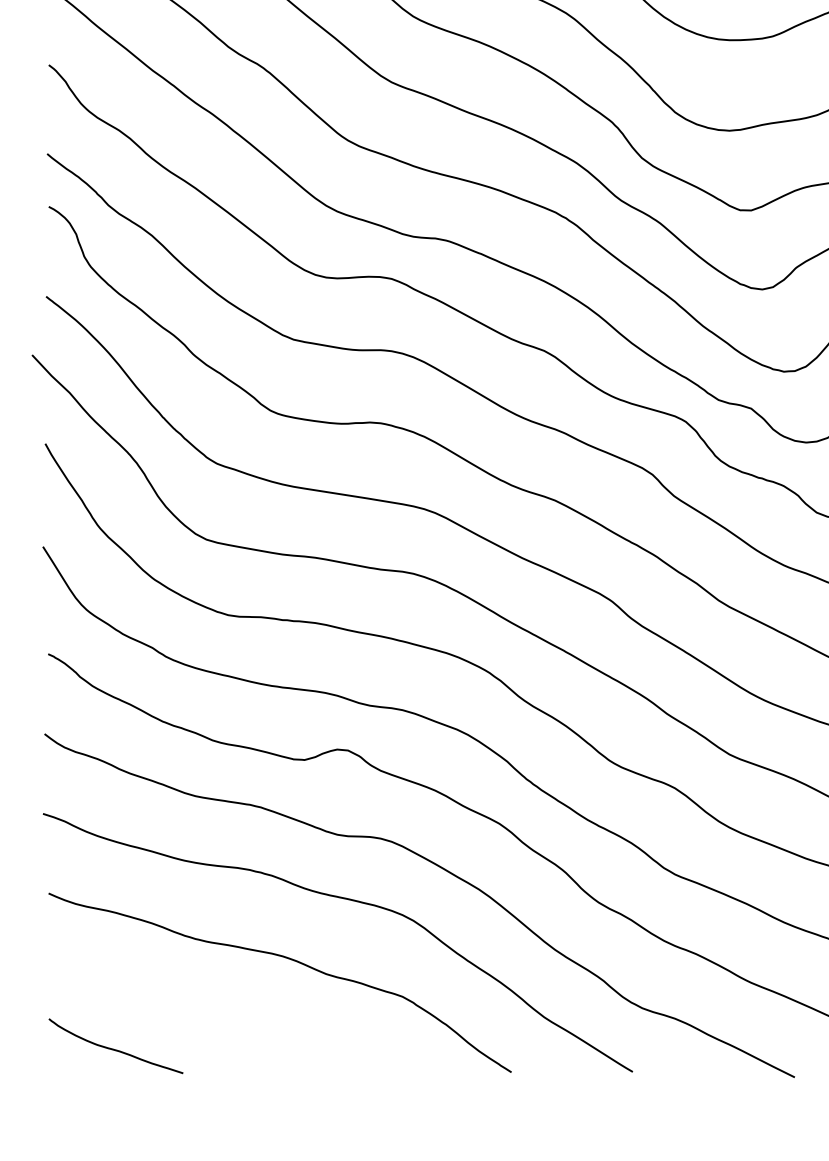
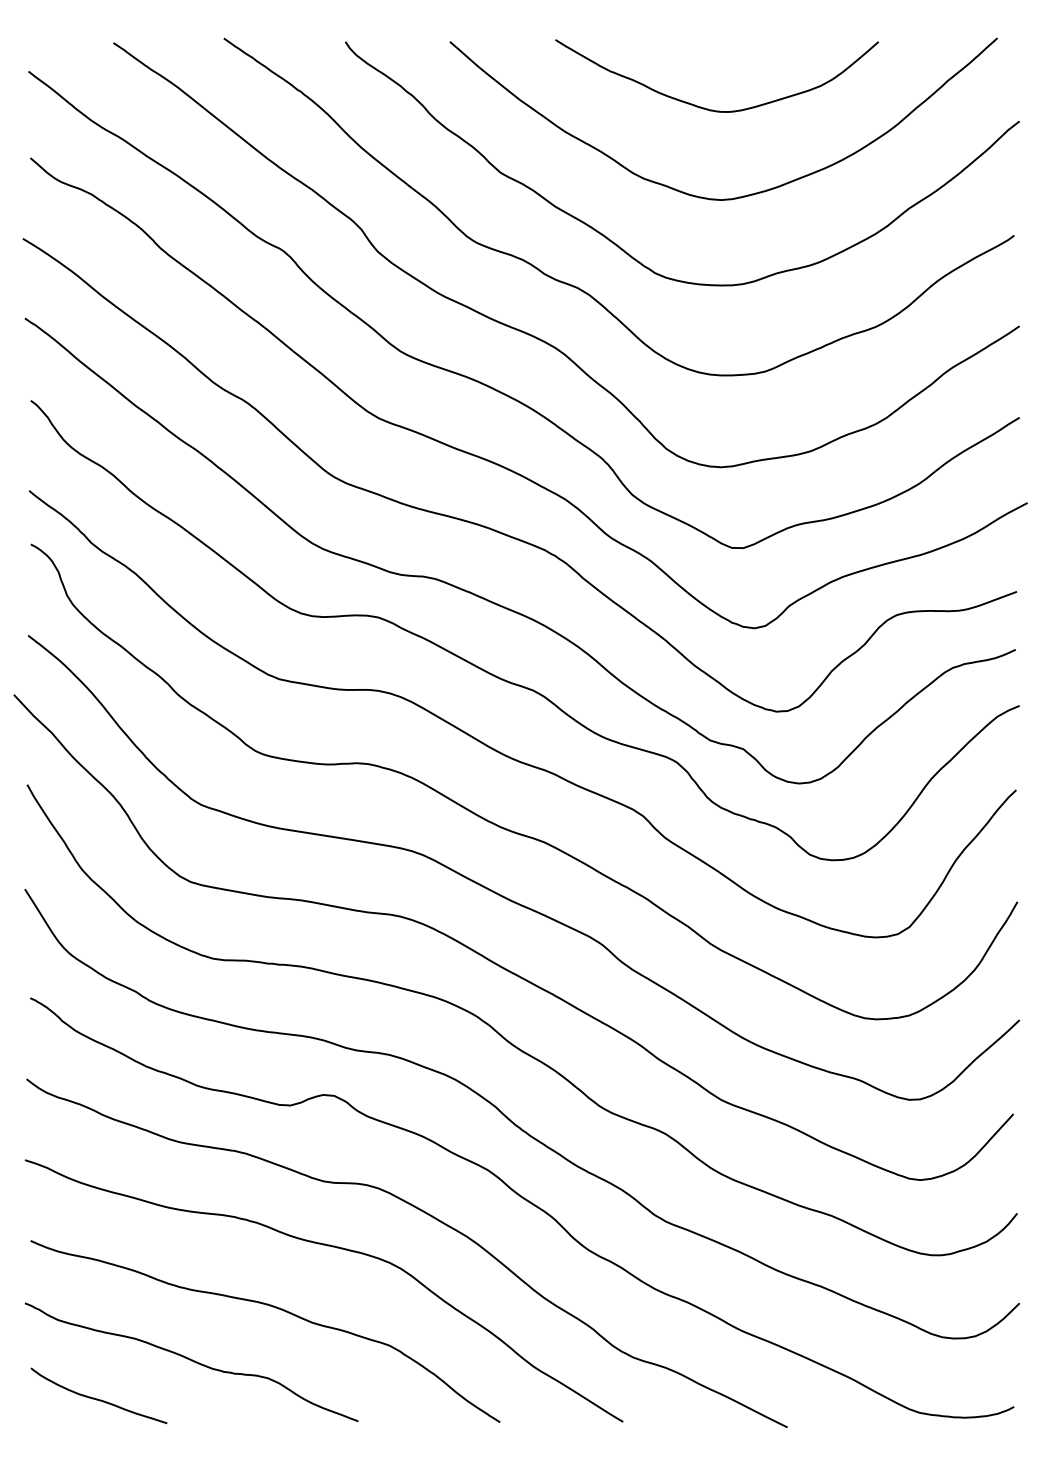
curve: (207, 1012) -> (191, 1361), added

